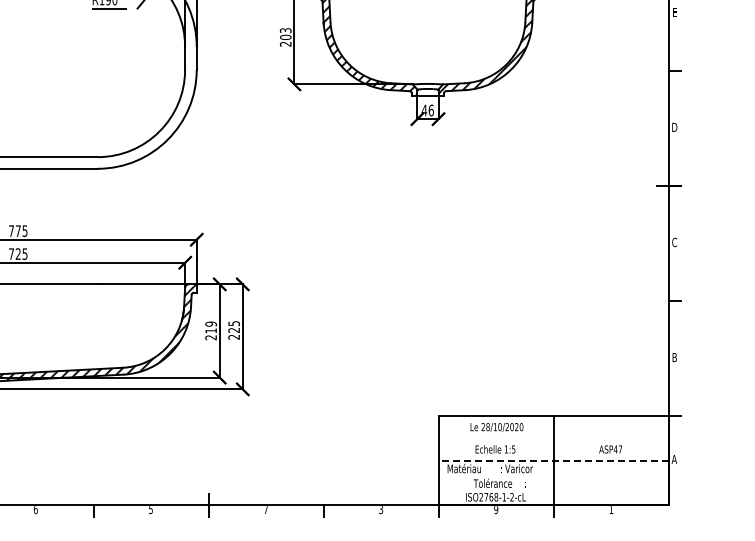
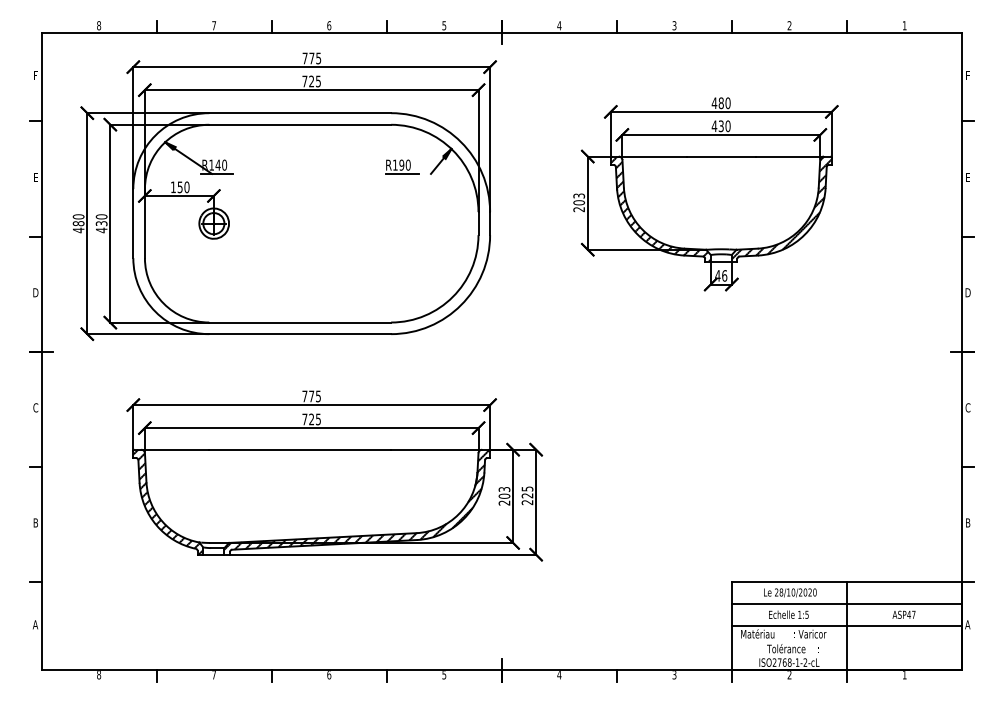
text: (211, 327) -> (504, 492), 219 -> 203
line: (554, 439) -> (847, 604), added
line: (553, 461) -> (846, 626), dashed -> solid
text: (266, 510) -> (559, 675), 7 -> 4
text: (496, 510) -> (789, 675), 9 -> 2

